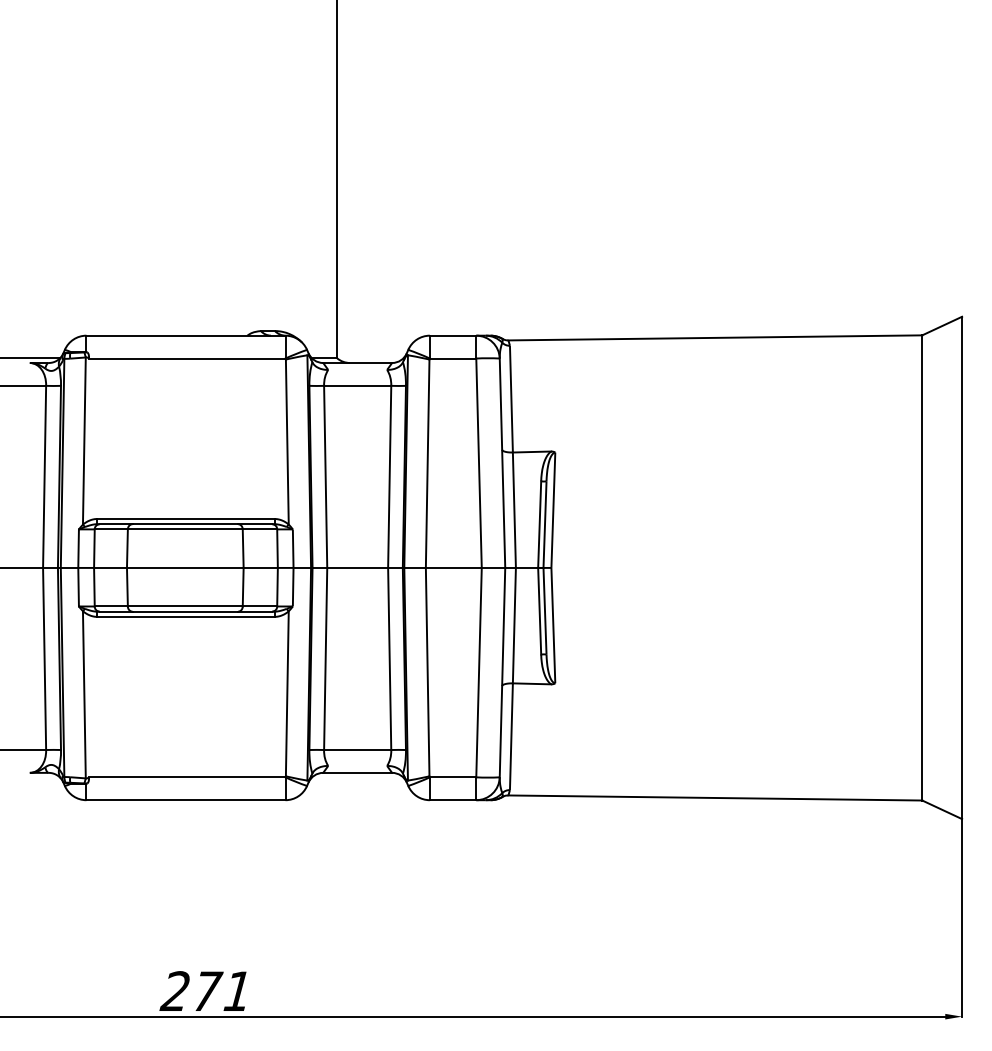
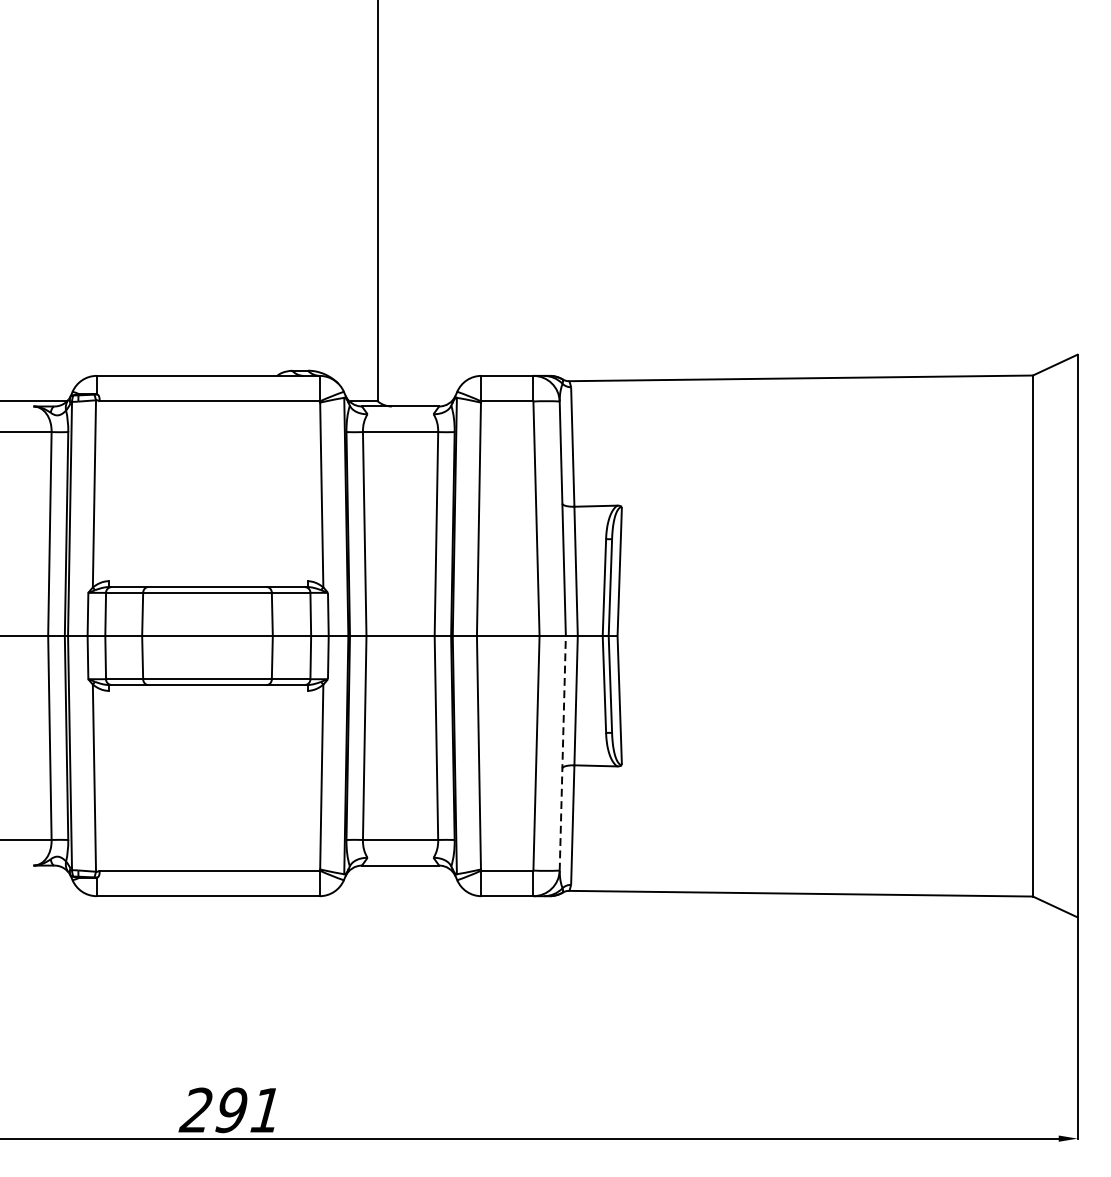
line: (185, 519) -> (207, 581), removed
line: (185, 616) -> (207, 690), removed
line: (502, 672) -> (562, 753), solid -> dashed
text: (207, 991) -> (232, 1110), 271 -> 291

